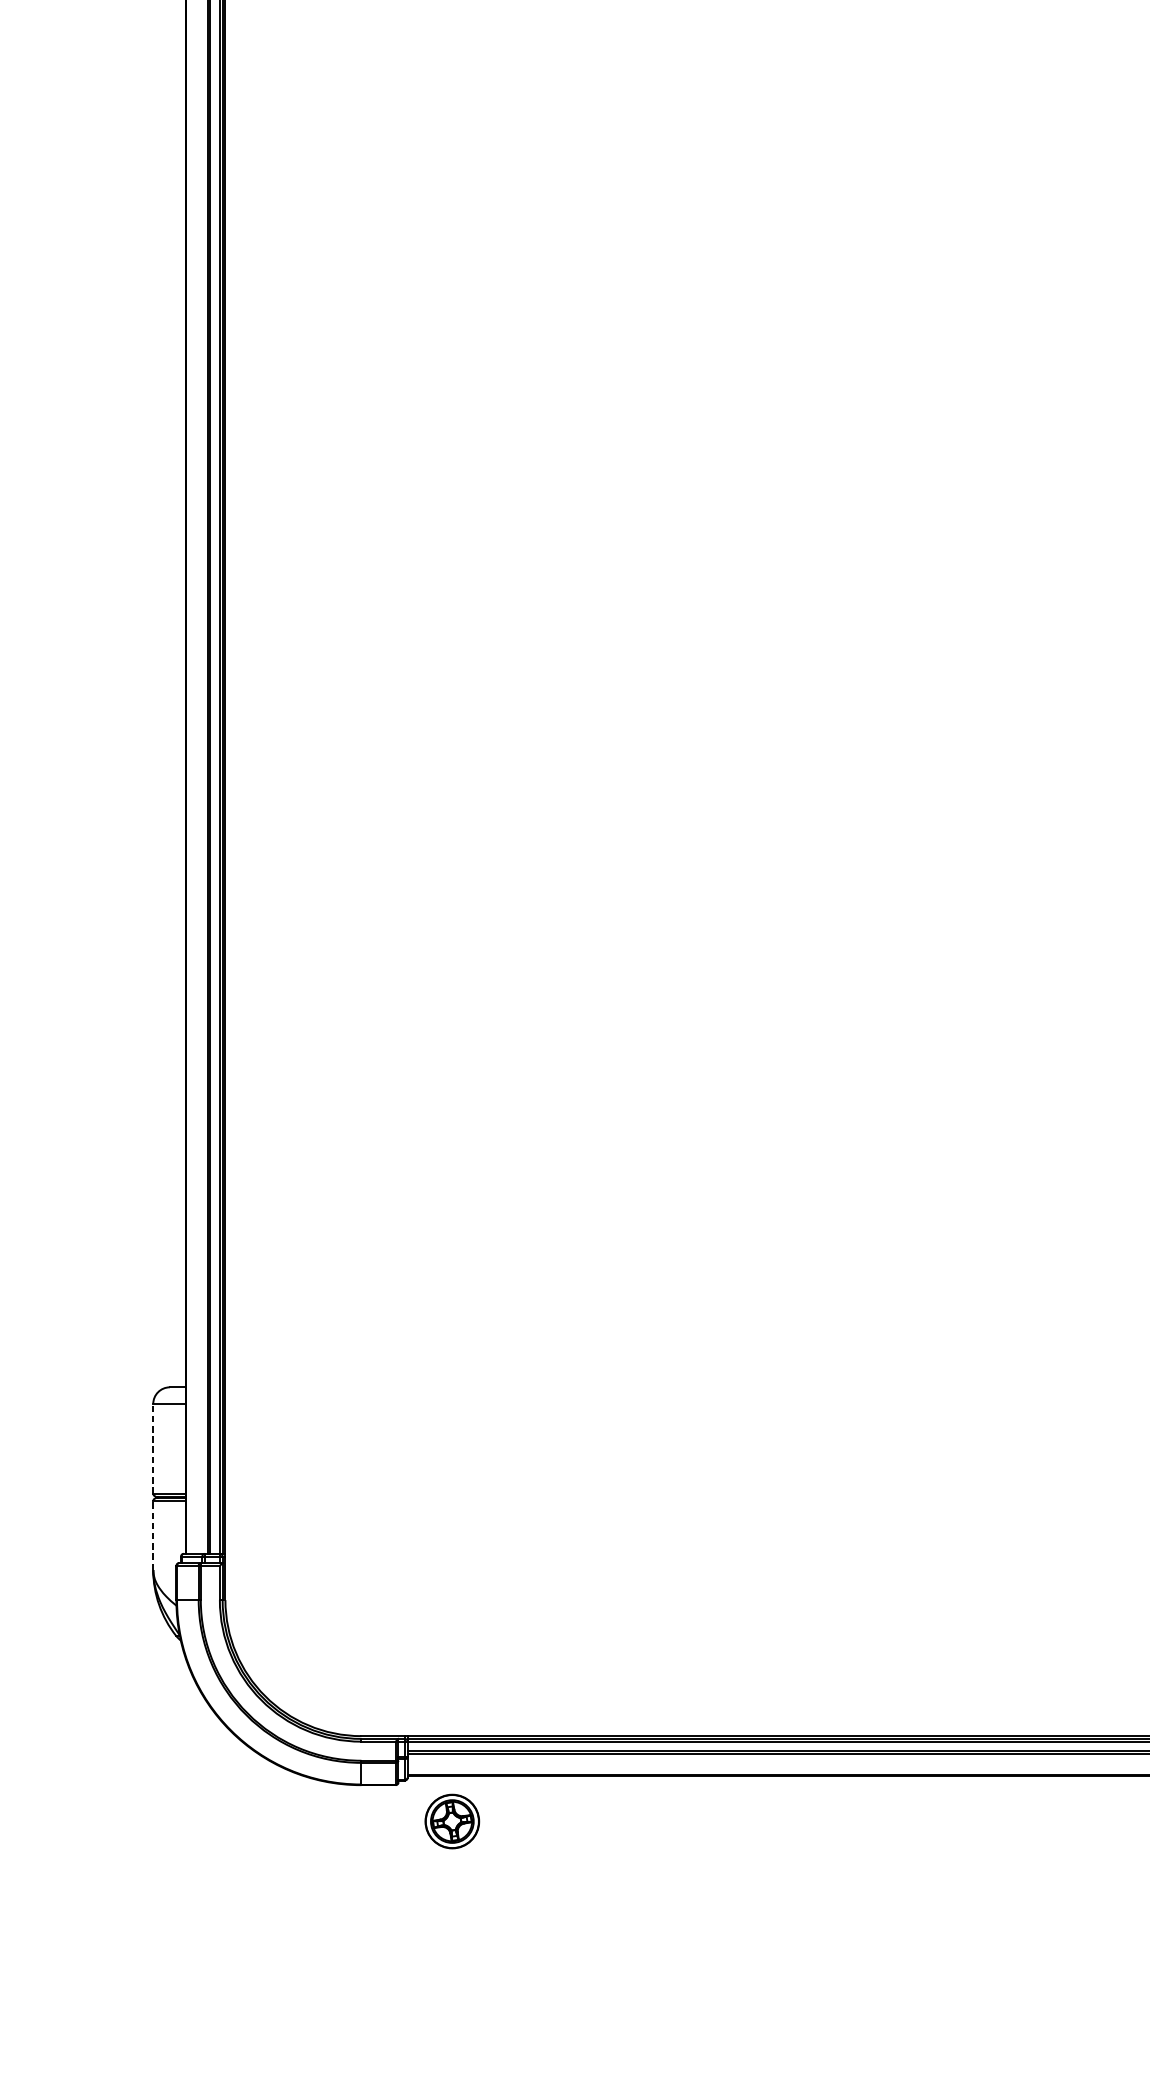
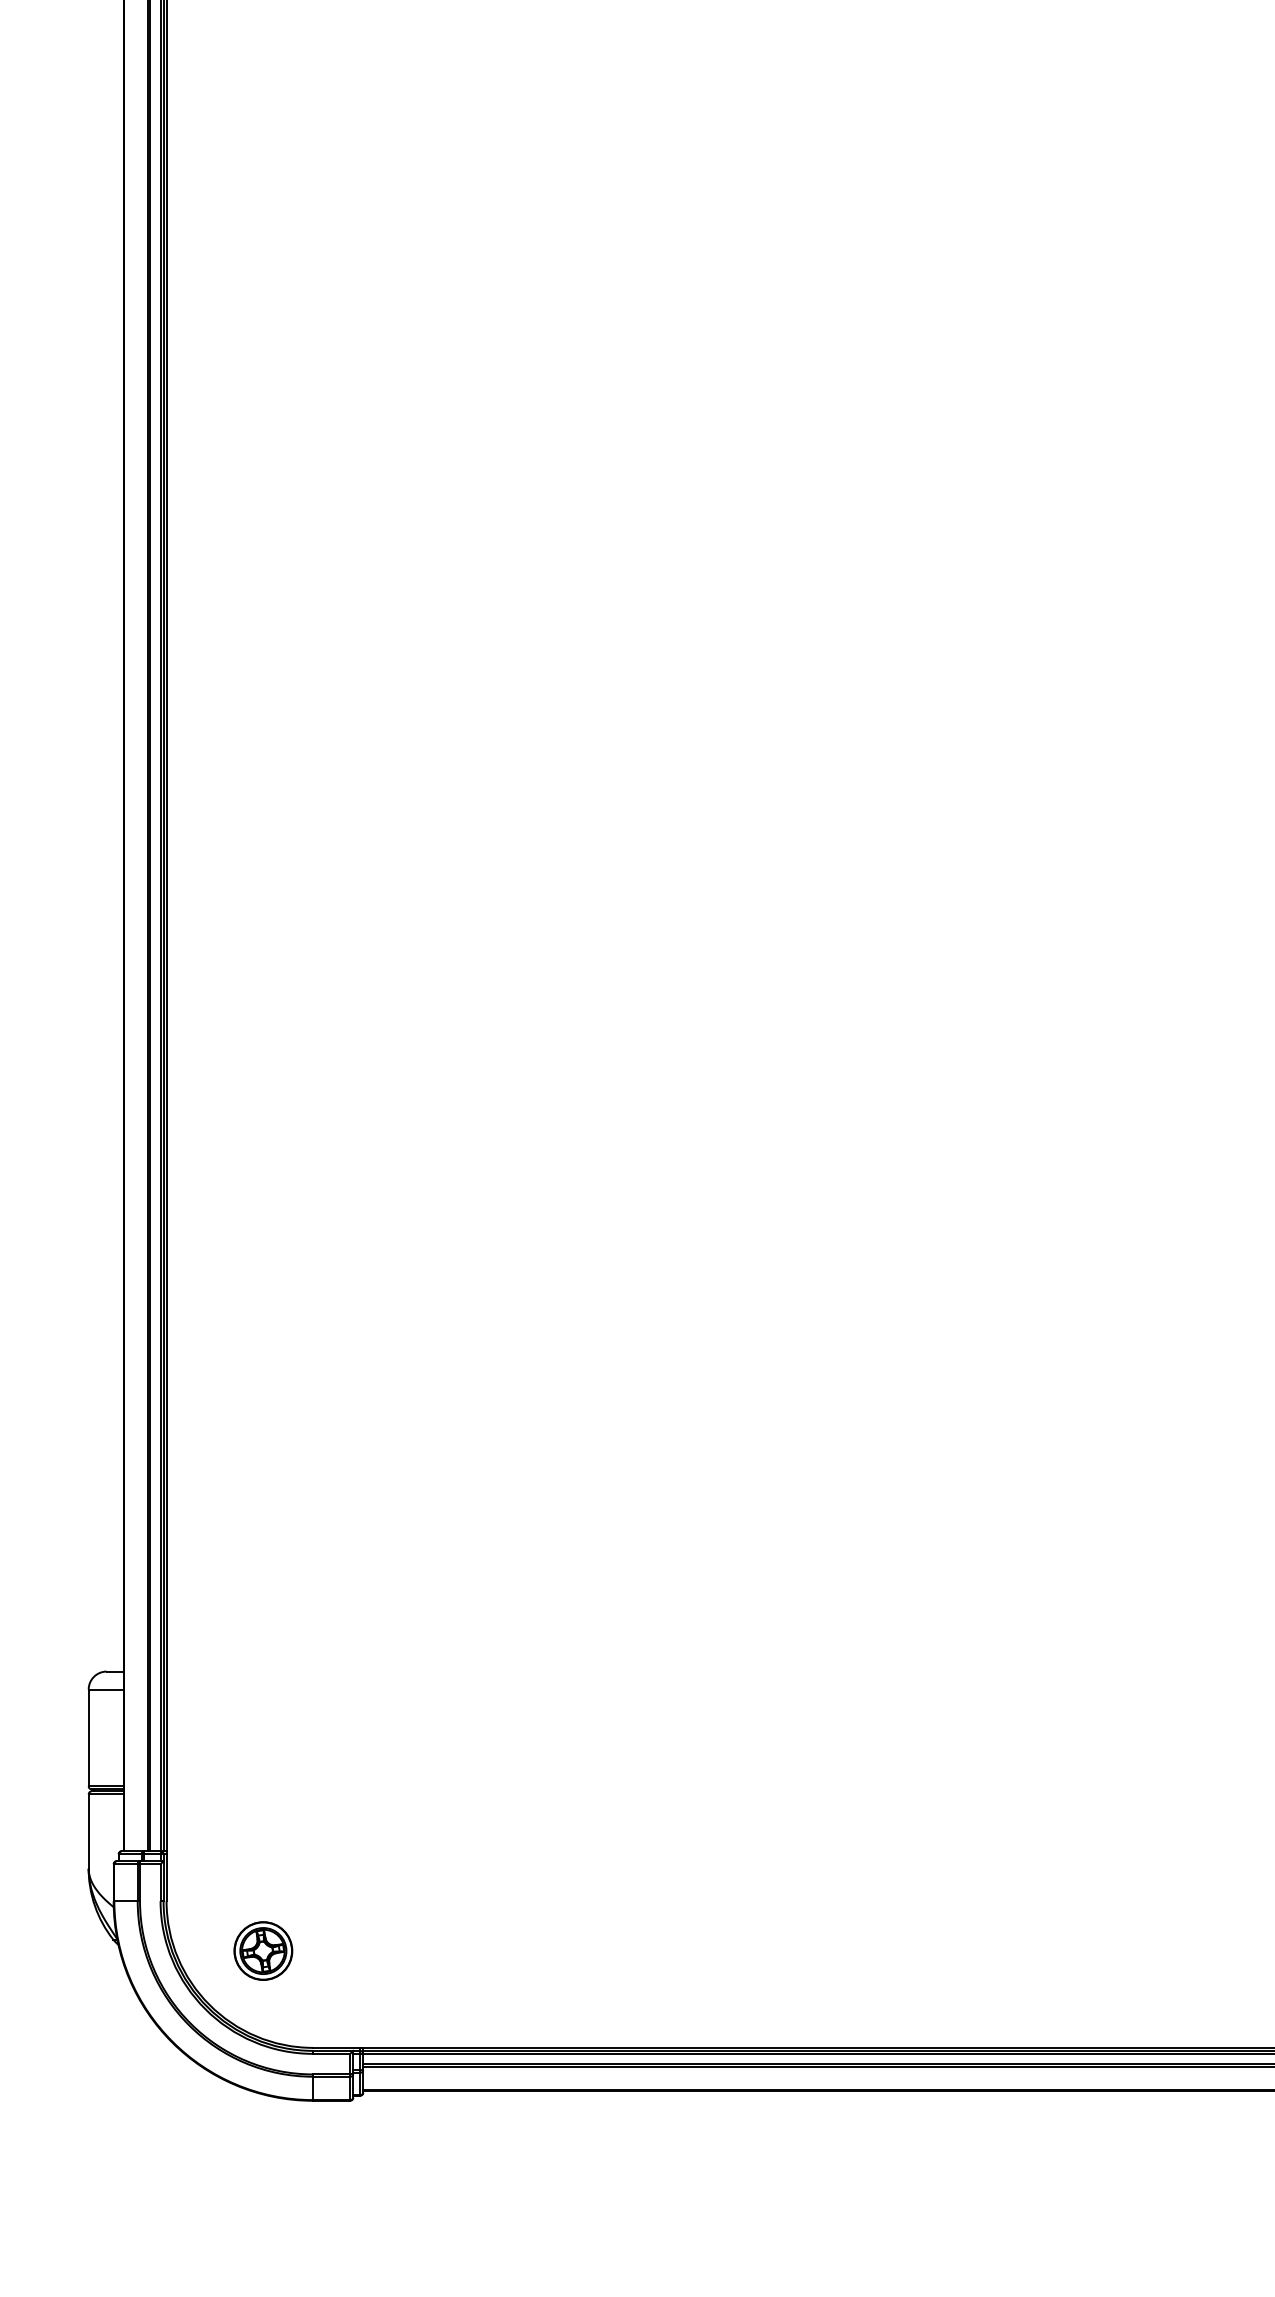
line: (153, 1448) -> (88, 1737), dashed -> solid
line: (153, 1535) -> (88, 1831), dashed -> solid
part: (452, 1821) -> (263, 1950), moved

